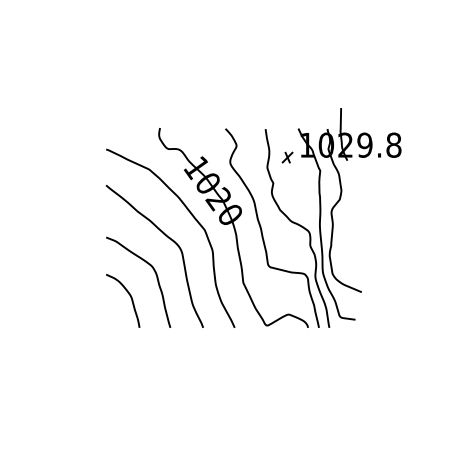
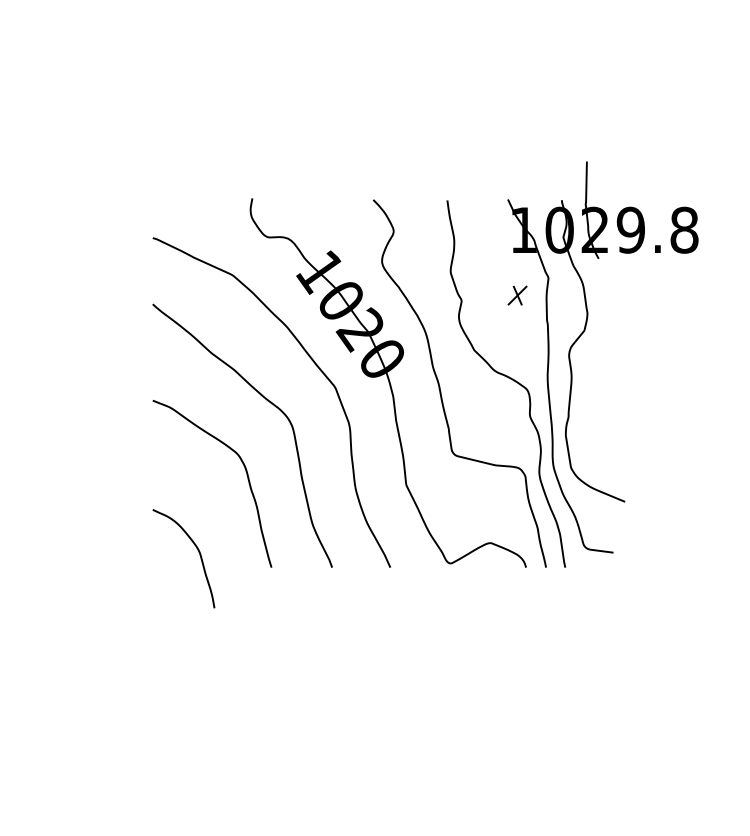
part: (287, 157) -> (517, 295), moved
curve: (130, 298) -> (197, 554), moved

